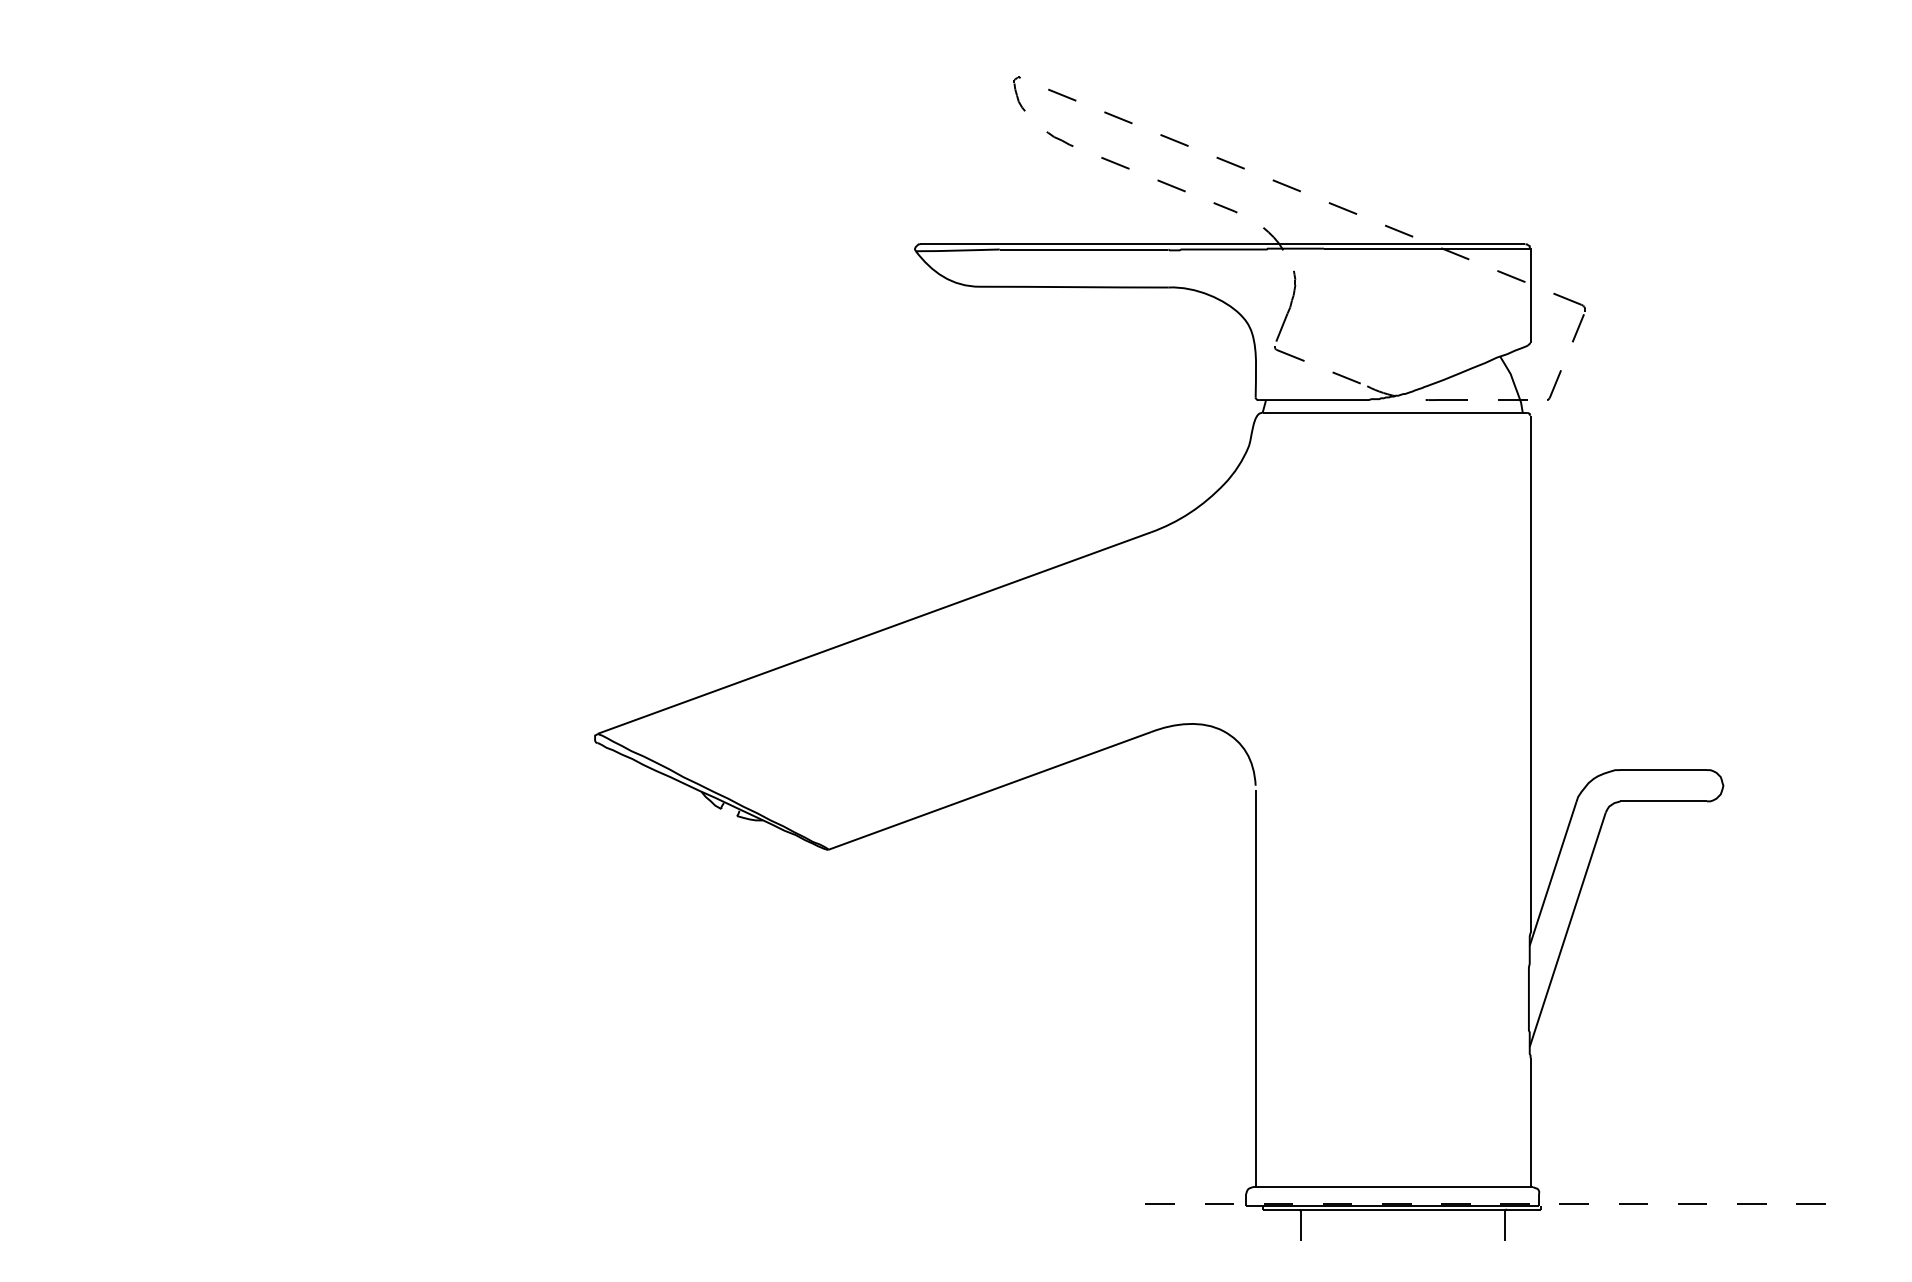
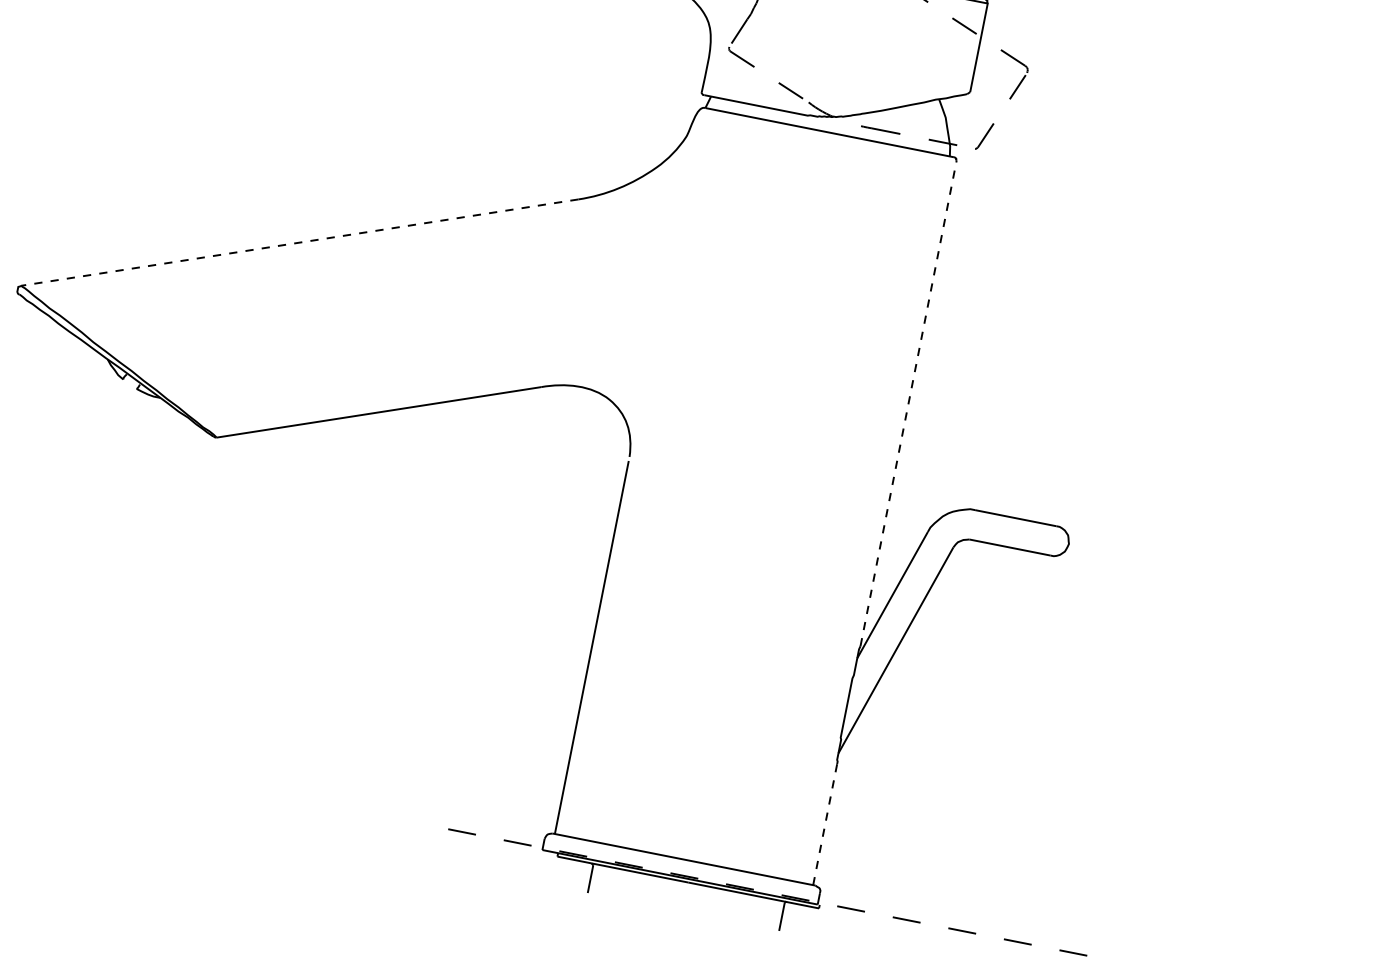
line: (873, 633) -> (298, 242), solid -> dashed
line: (1530, 674) -> (908, 403), solid -> dashed
line: (1530, 1122) -> (825, 824), solid -> dashed

